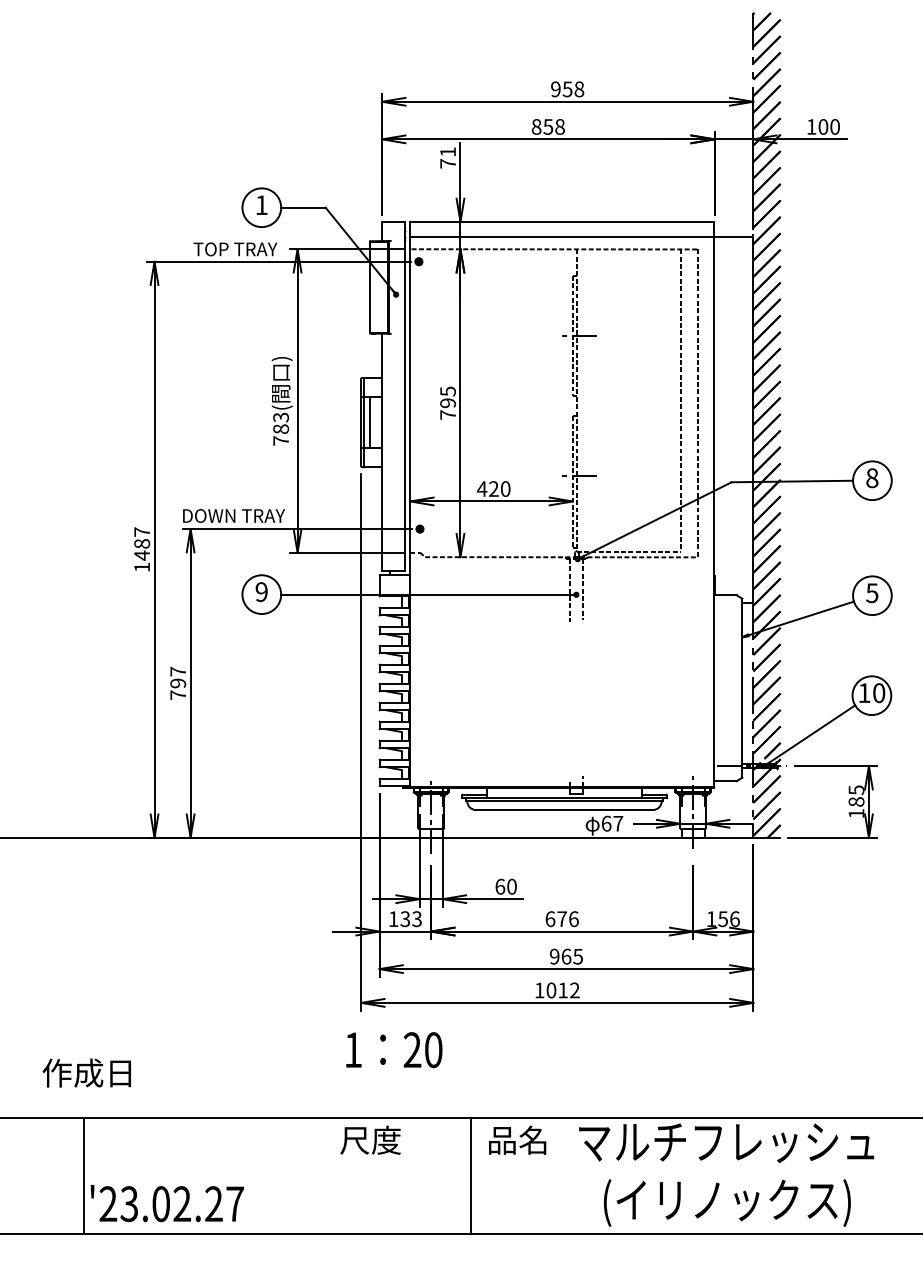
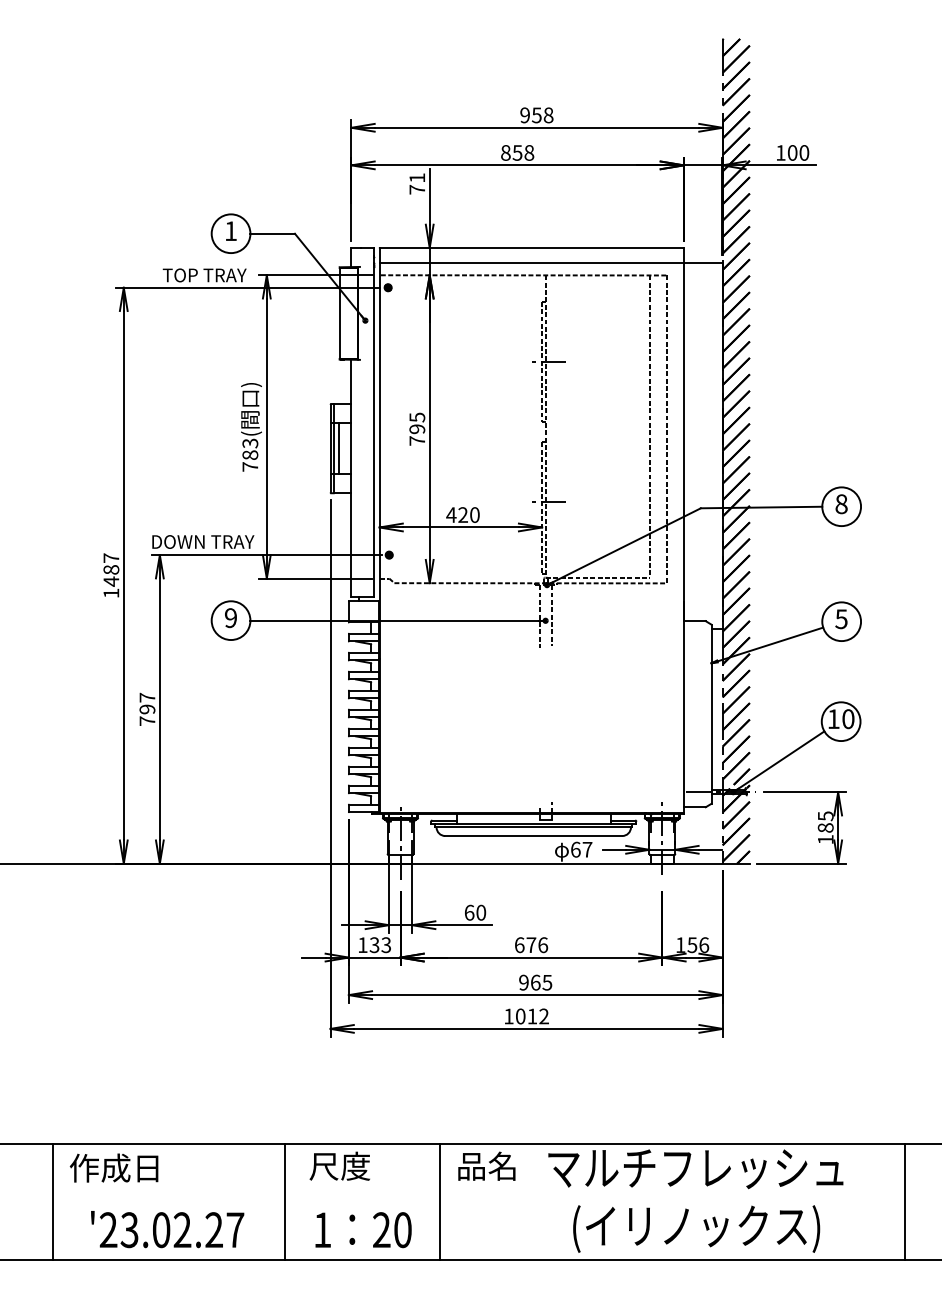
text: (394, 1050) -> (363, 1230), moved
text: (86, 1072) -> (113, 1167), moved
line: (316, 1175) -> (285, 1201), added
text: (167, 1203) -> (167, 1229), moved

